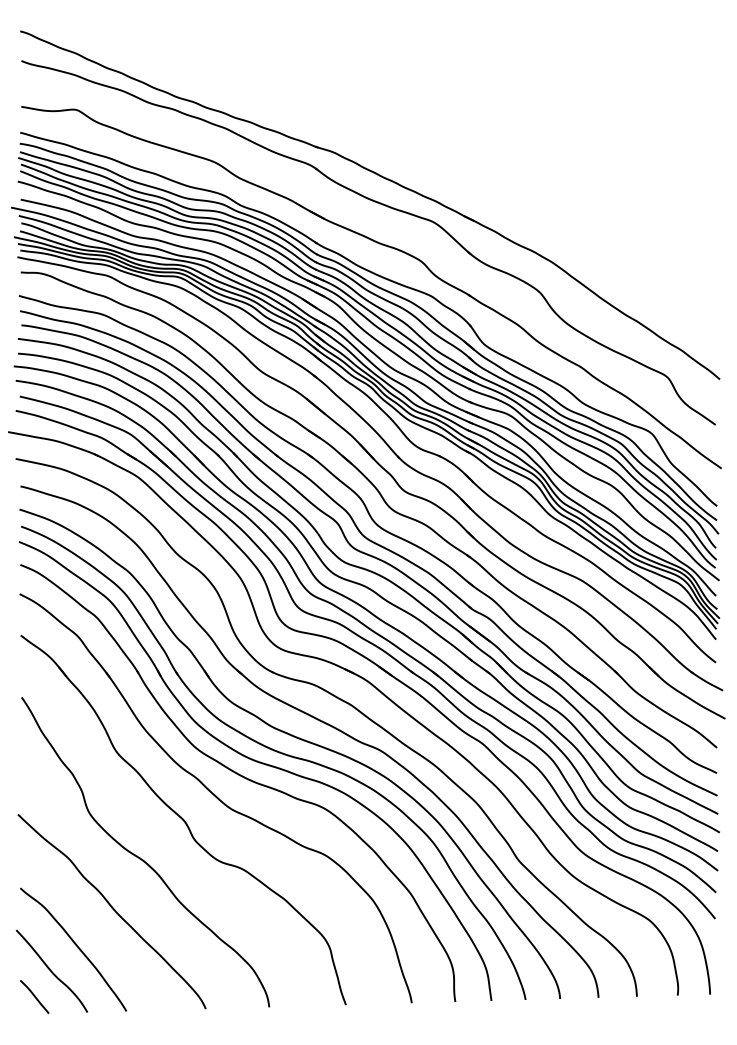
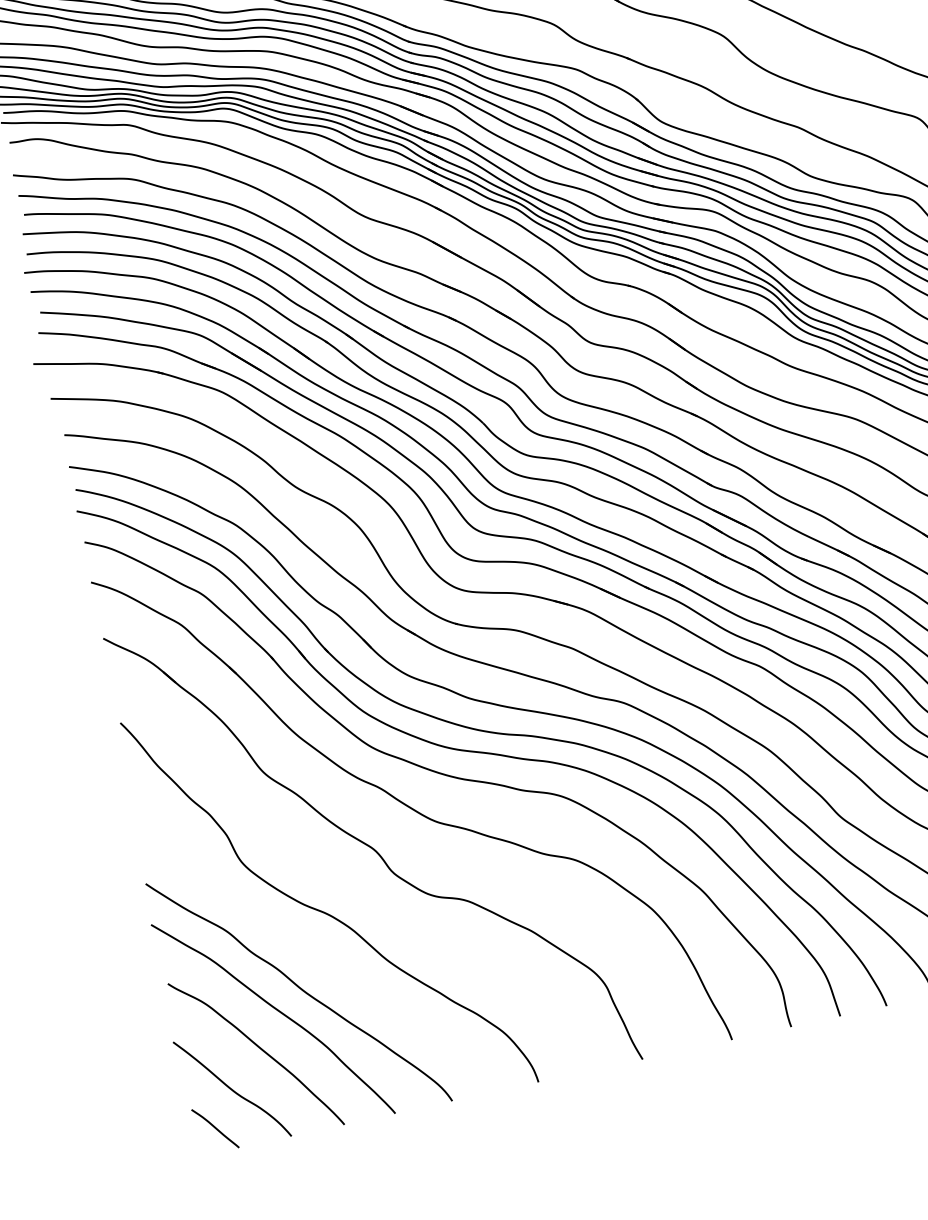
curve: (94, 922) -> (277, 1011), added

